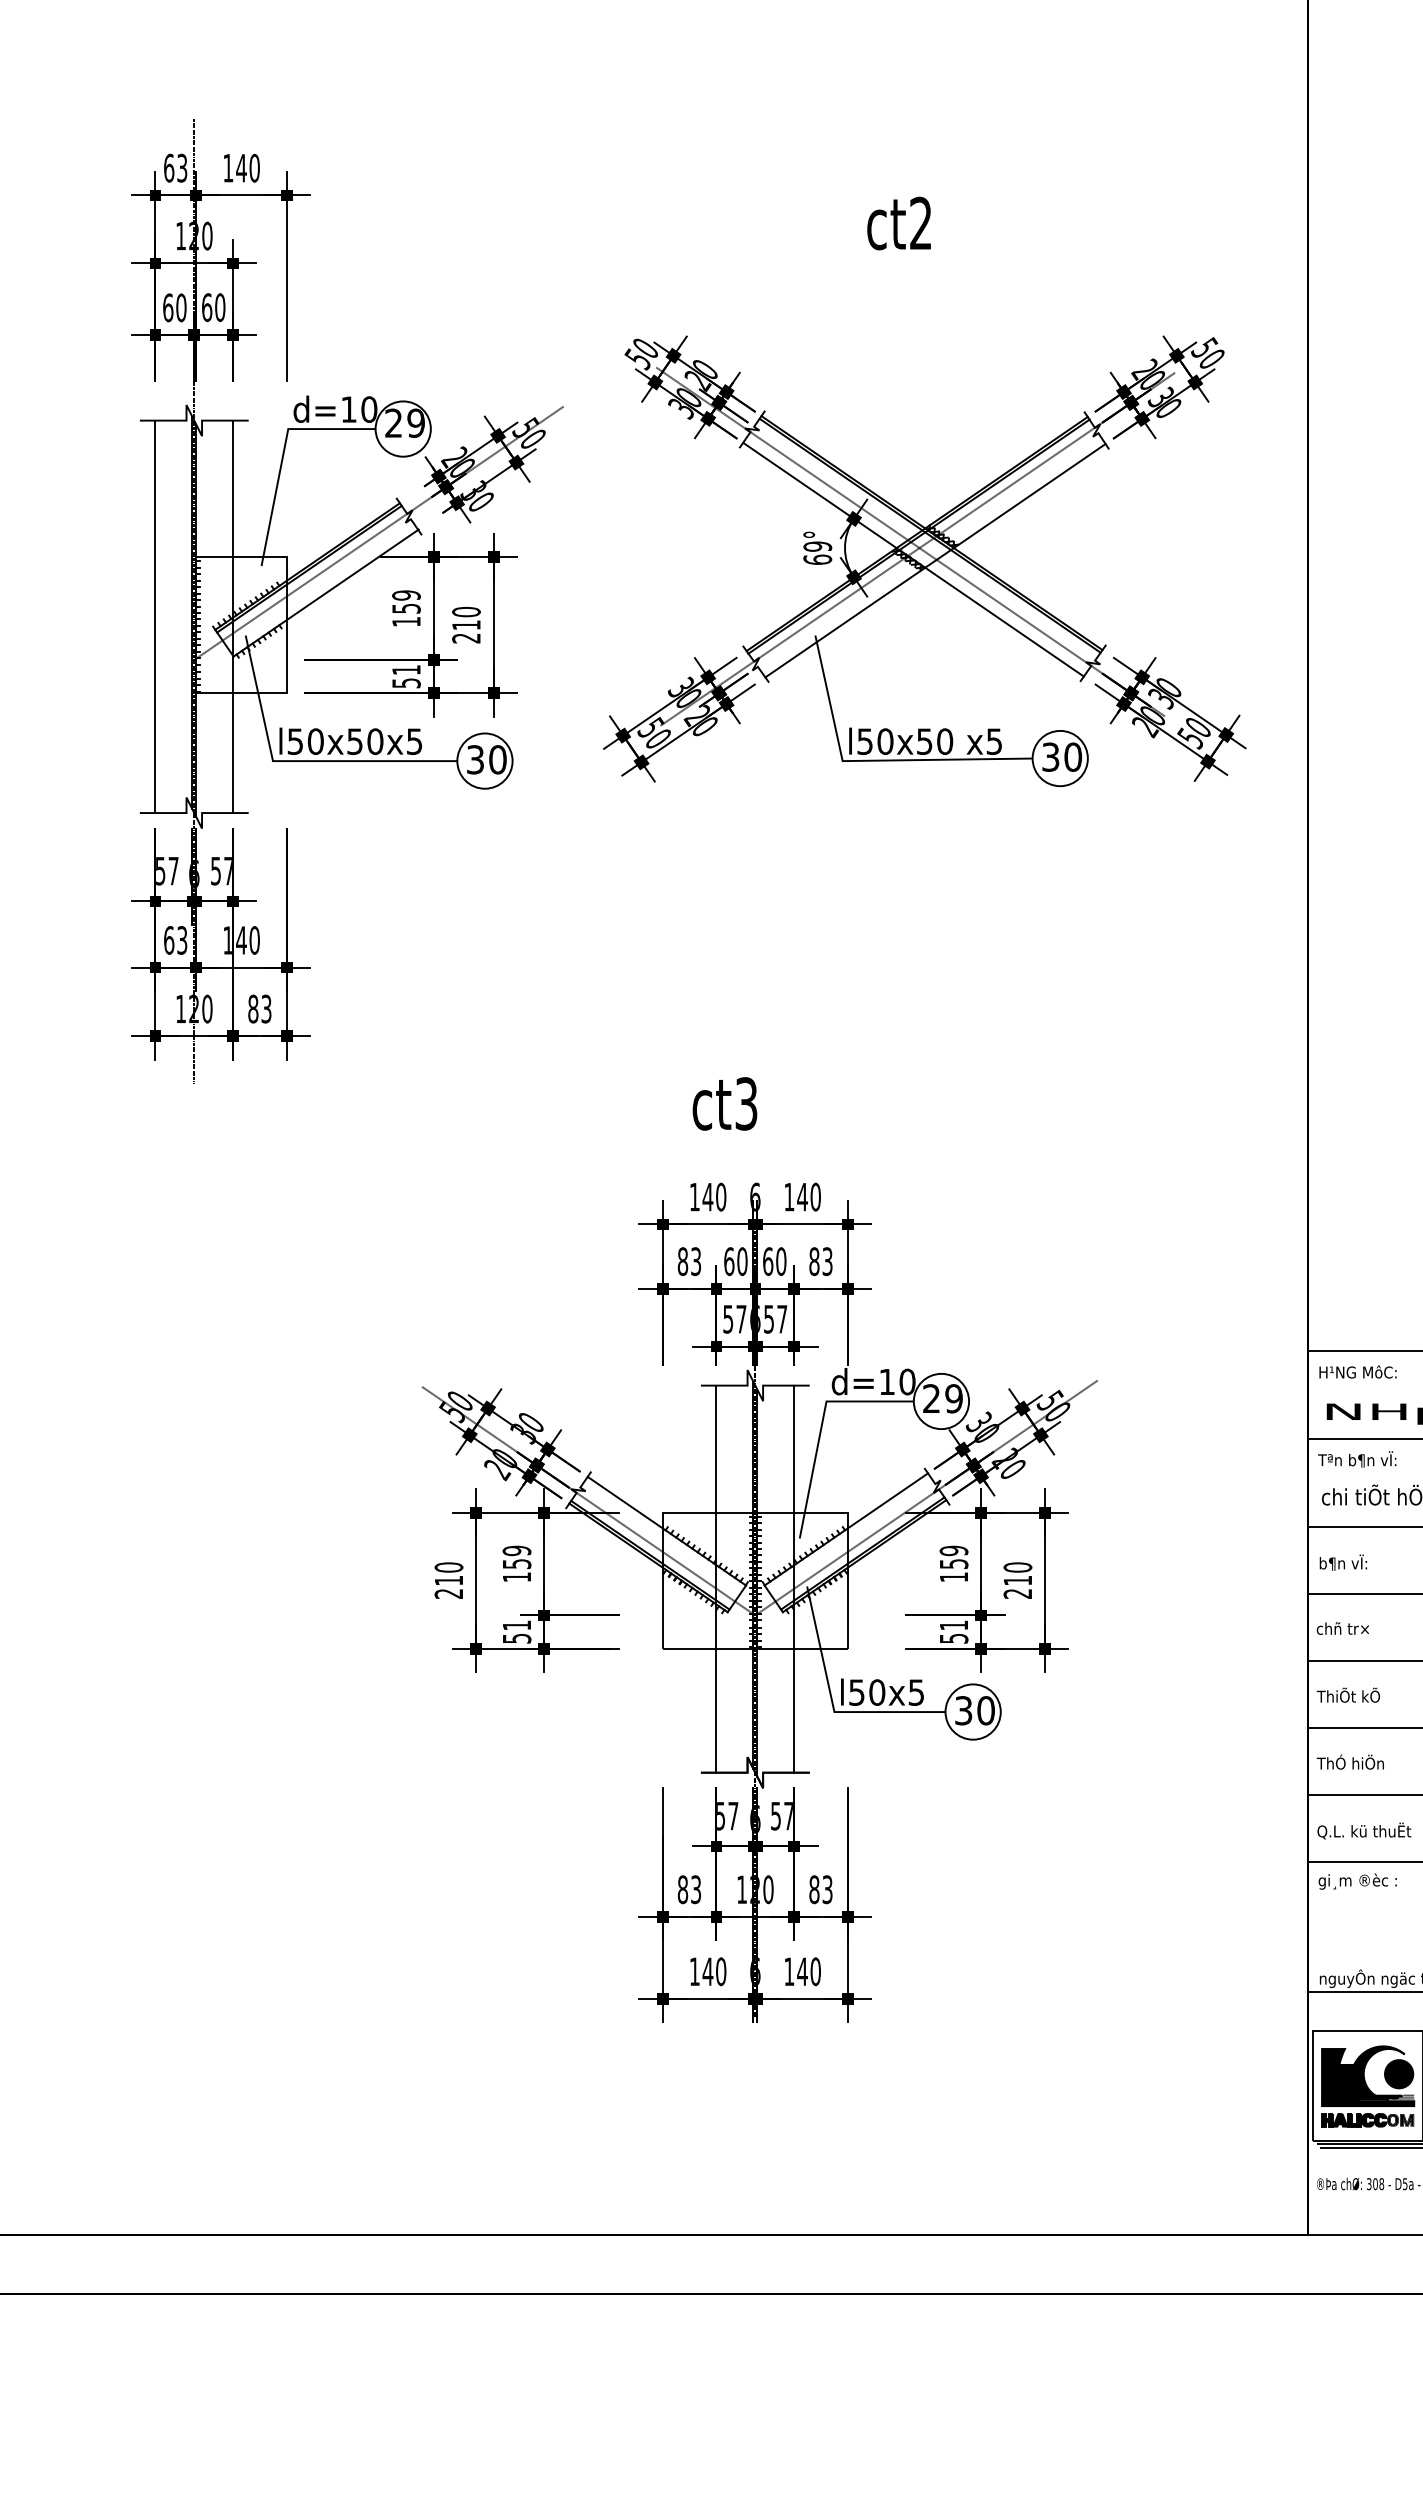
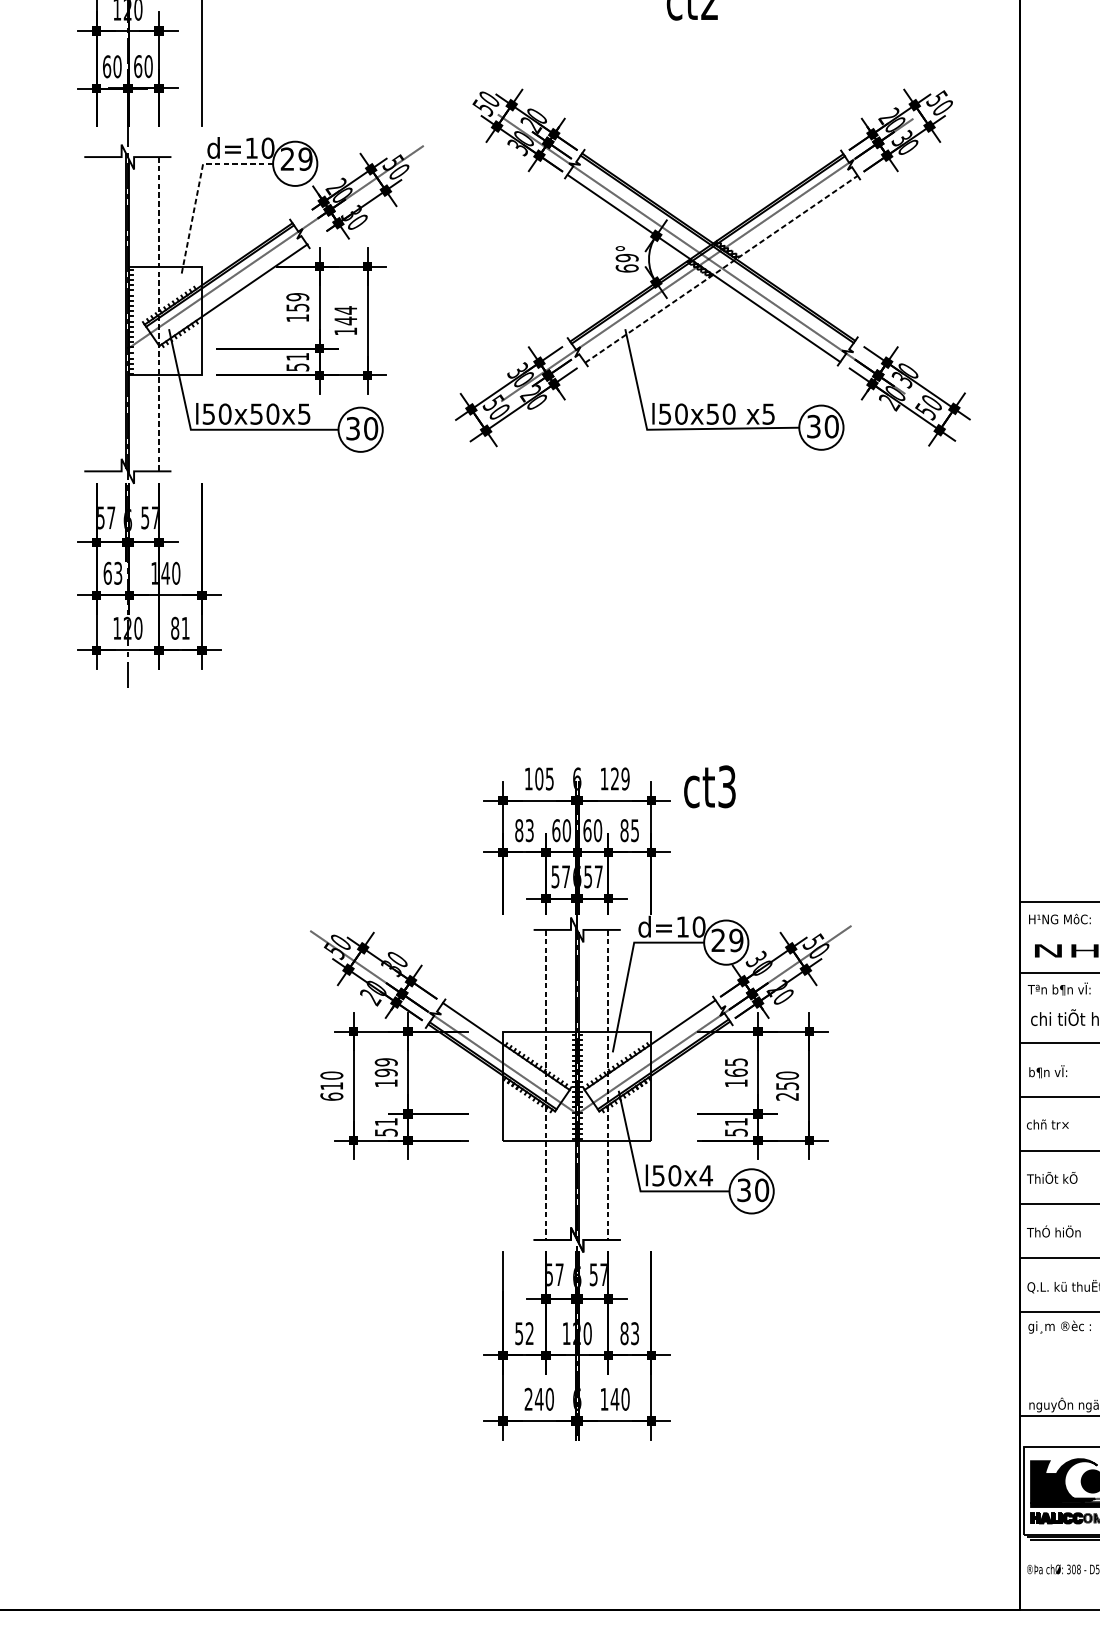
line: (283, 453) -> (199, 183), solid -> dashed
line: (935, 560) -> (721, 269), solid -> dashed
line: (155, 616) -> (96, 313), removed
line: (233, 617) -> (159, 314), solid -> dashed
text: (466, 624) -> (345, 320), 210 -> 144
text: (266, 1008) -> (185, 627), 83 -> 81
text: (724, 1103) -> (709, 786), moved
text: (714, 1196) -> (544, 778), 140 -> 105
text: (808, 1196) -> (619, 778), 140 -> 129
text: (827, 1261) -> (635, 830), 83 -> 85
text: (953, 1557) -> (735, 1067), 159 -> 165
text: (516, 1564) -> (385, 1073), 159 -> 199
line: (716, 1579) -> (546, 1085), solid -> dashed
line: (794, 1579) -> (608, 1085), solid -> dashed
text: (1018, 1580) -> (787, 1086), 210 -> 250
text: (448, 1593) -> (331, 1096), 210 -> 610
text: (916, 1692) -> (706, 1175), l50x5 -> l50x4
text: (689, 1889) -> (524, 1333), 83 -> 52
text: (694, 1971) -> (528, 1399), 140 -> 240

